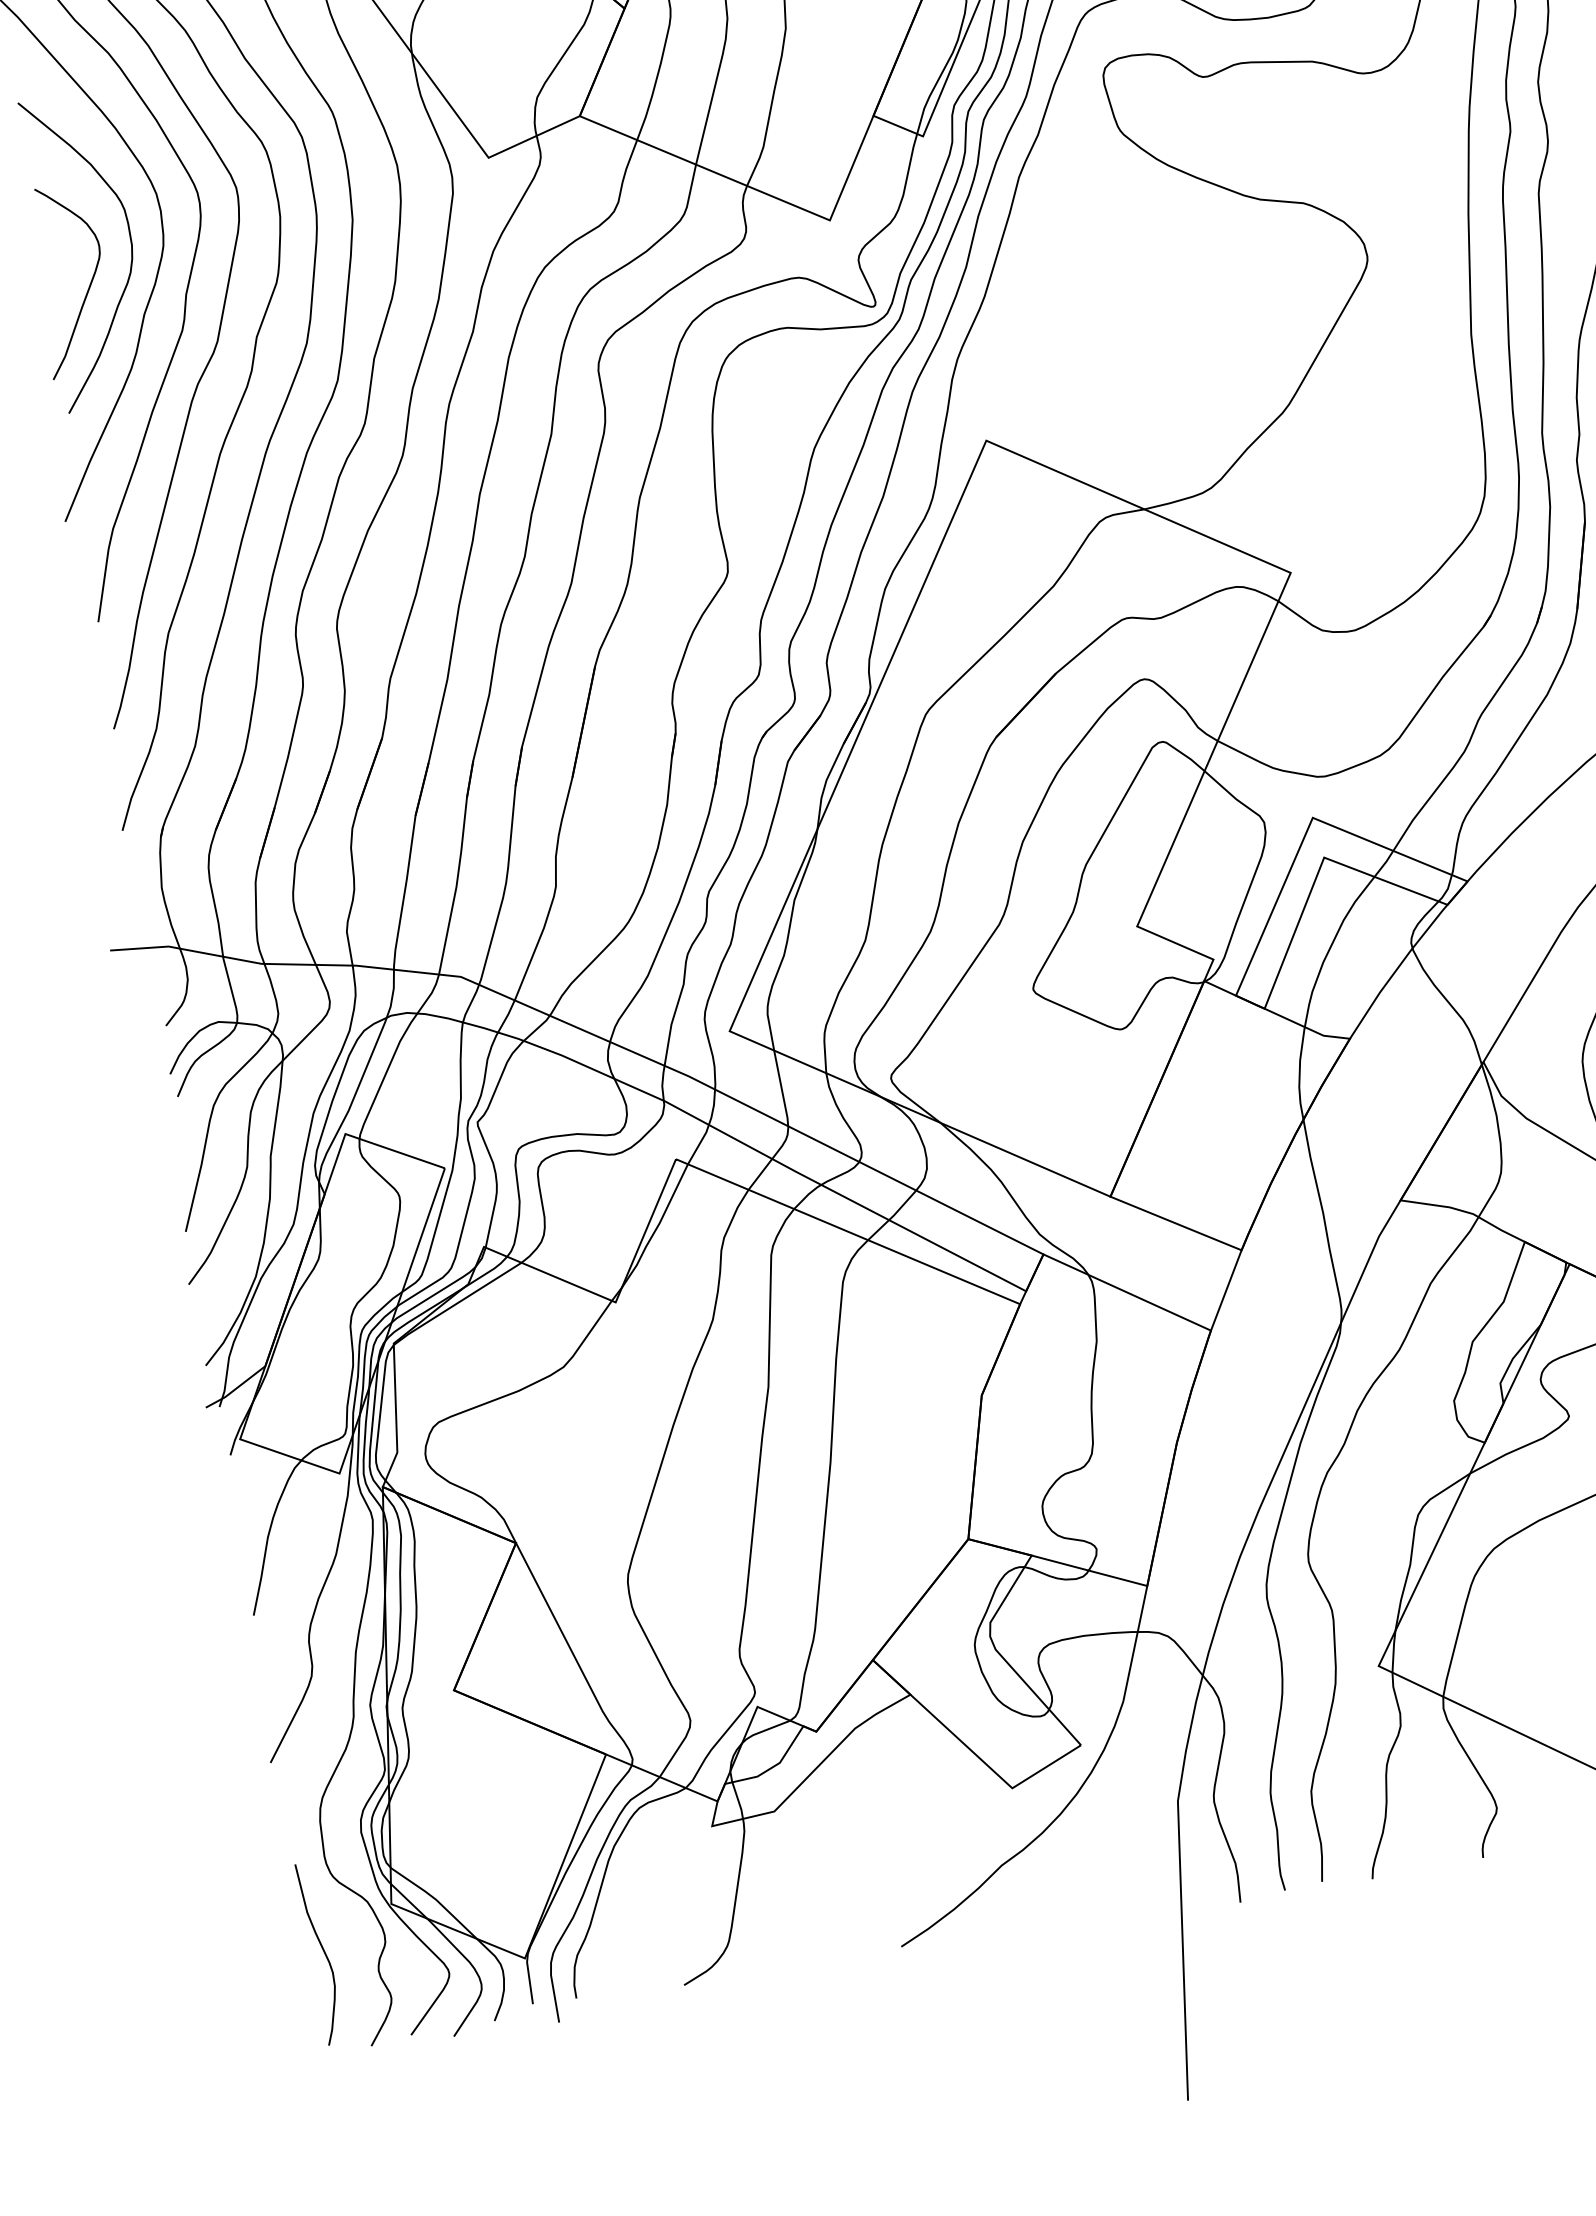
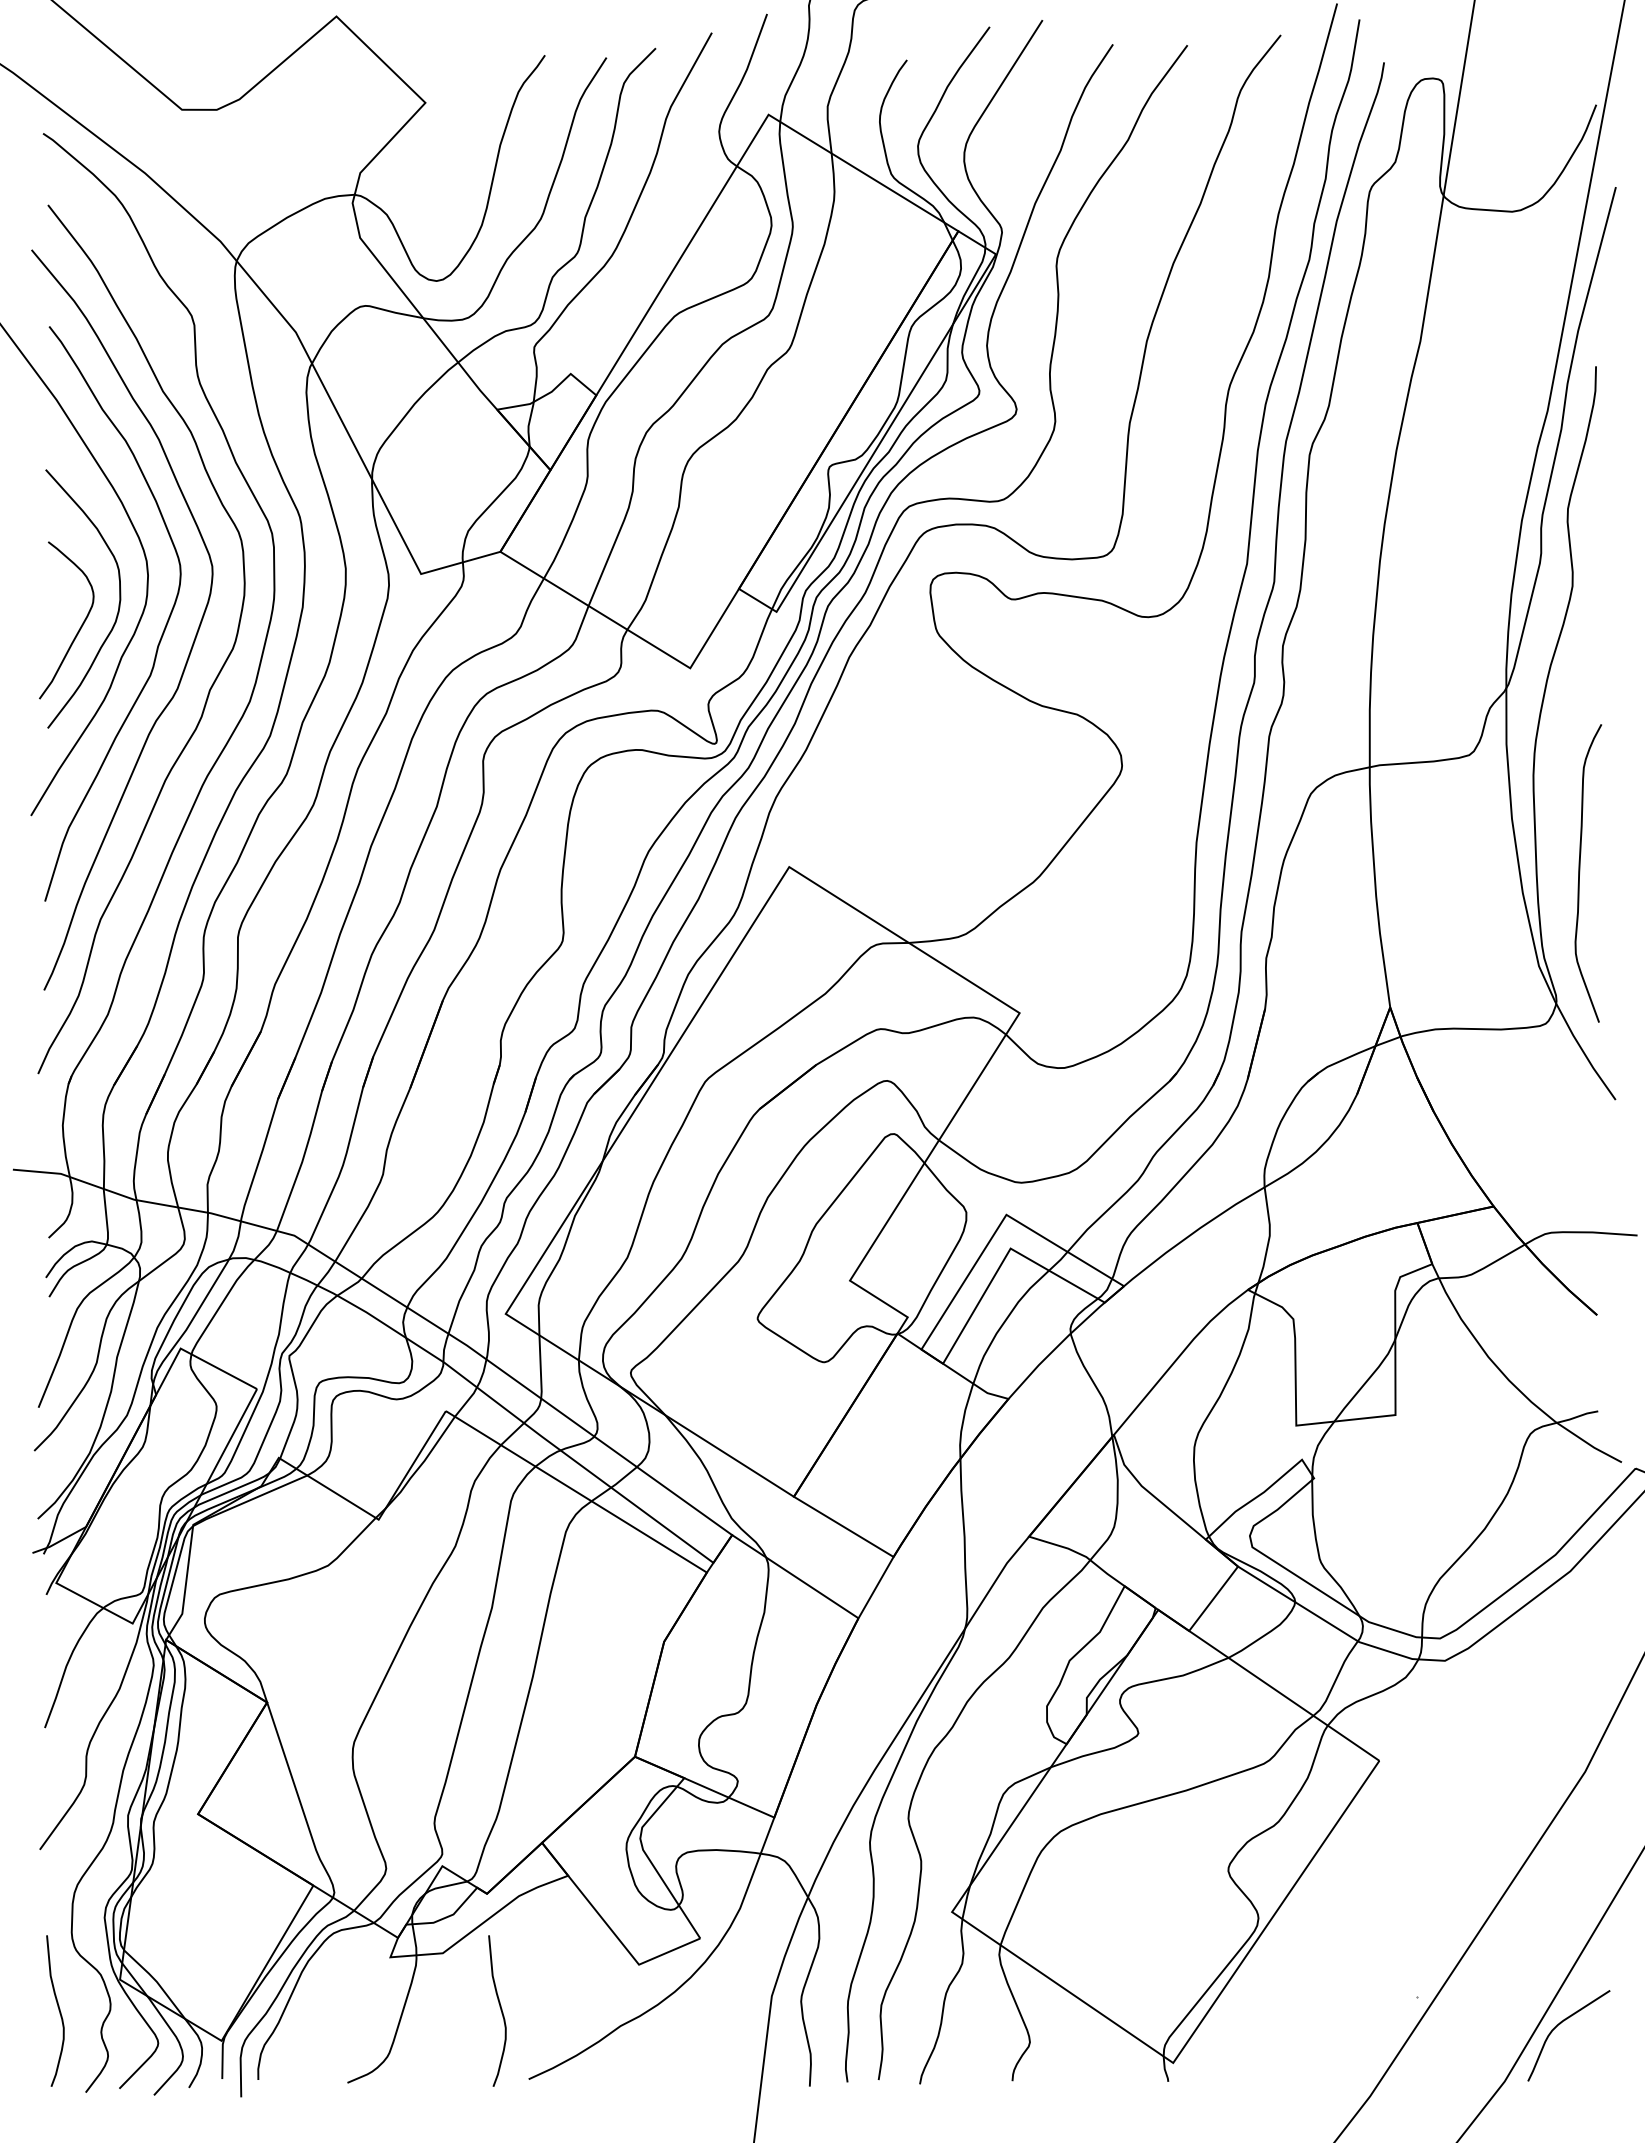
curve: (854, 1869) -> (500, 2010), added

